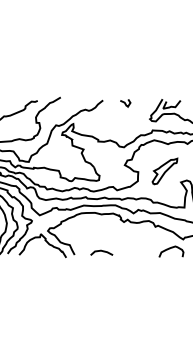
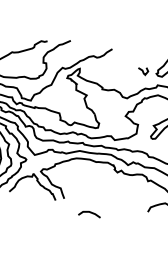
curve: (125, 103) -> (143, 71), moved
line: (101, 251) -> (89, 212), moved

